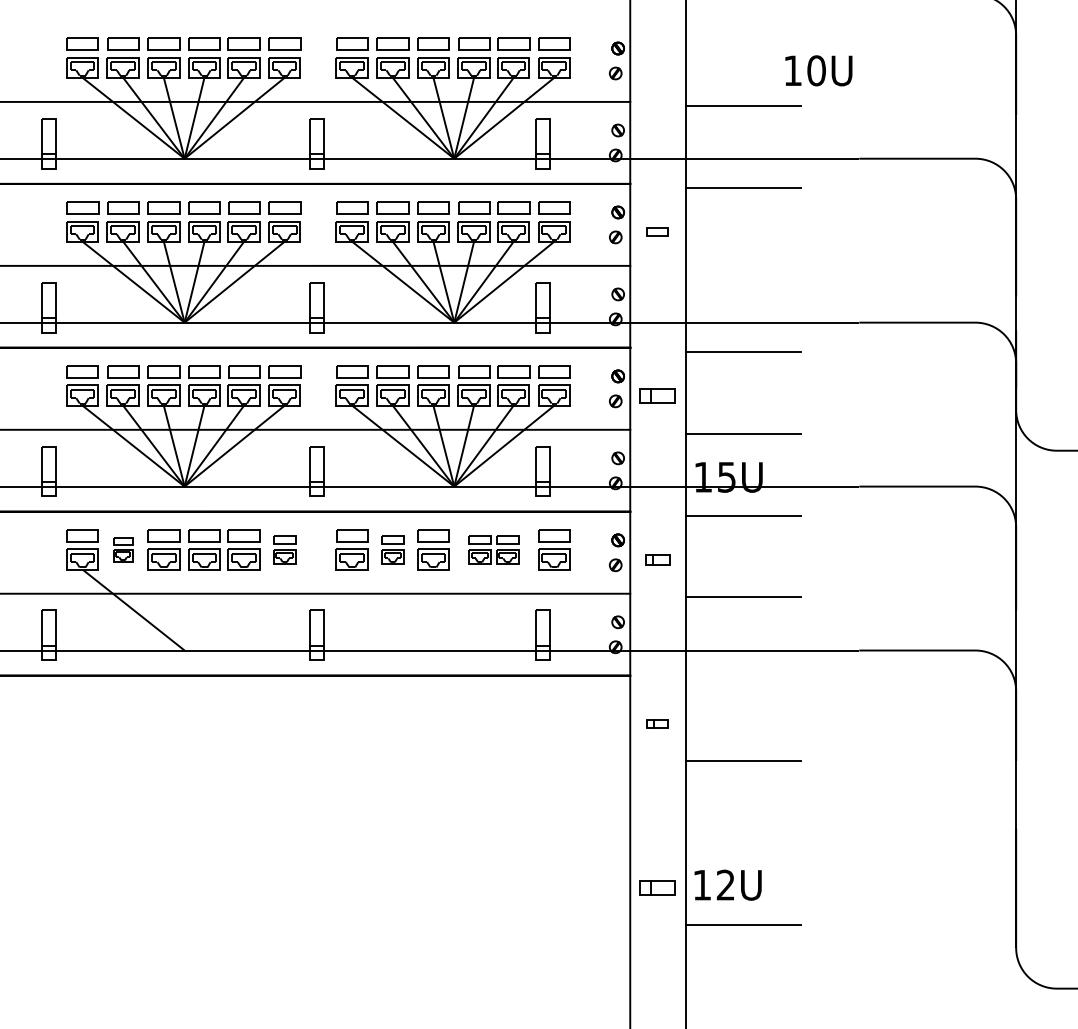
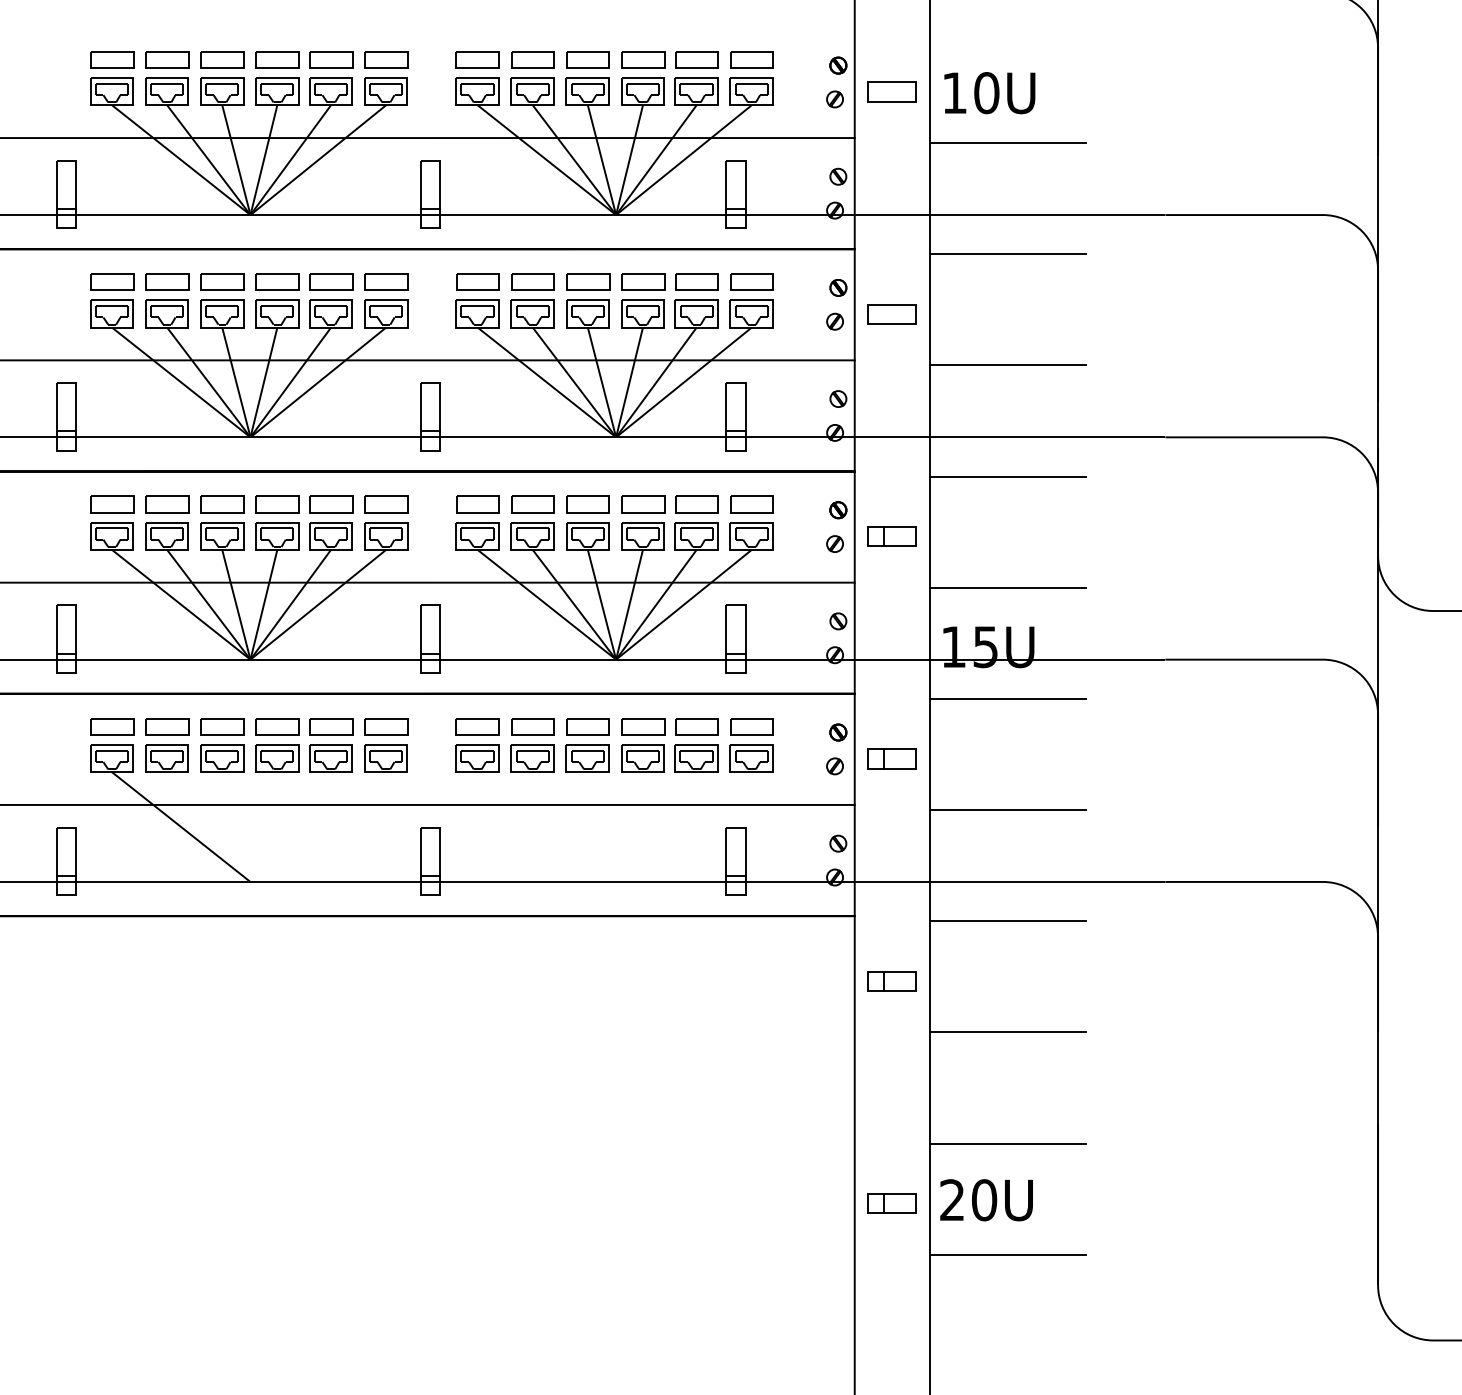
part: (657, 67) -> (891, 91), added
text: (818, 70) -> (989, 92), moved
part: (657, 231) -> (891, 313), size x1.67
line: (742, 269) -> (1006, 365), added
part: (122, 549) -> (166, 744), size x1.67
part: (284, 549) -> (385, 744), size x1.43
part: (392, 549) -> (532, 744), size x1.43
part: (493, 549) -> (669, 744), size x1.43
part: (657, 559) -> (891, 758), size x1.43
line: (742, 679) -> (1006, 921), added
part: (657, 723) -> (891, 980), size x1.67
line: (742, 843) -> (1006, 1143), added
text: (714, 884) -> (968, 1199), 12U -> 20U

